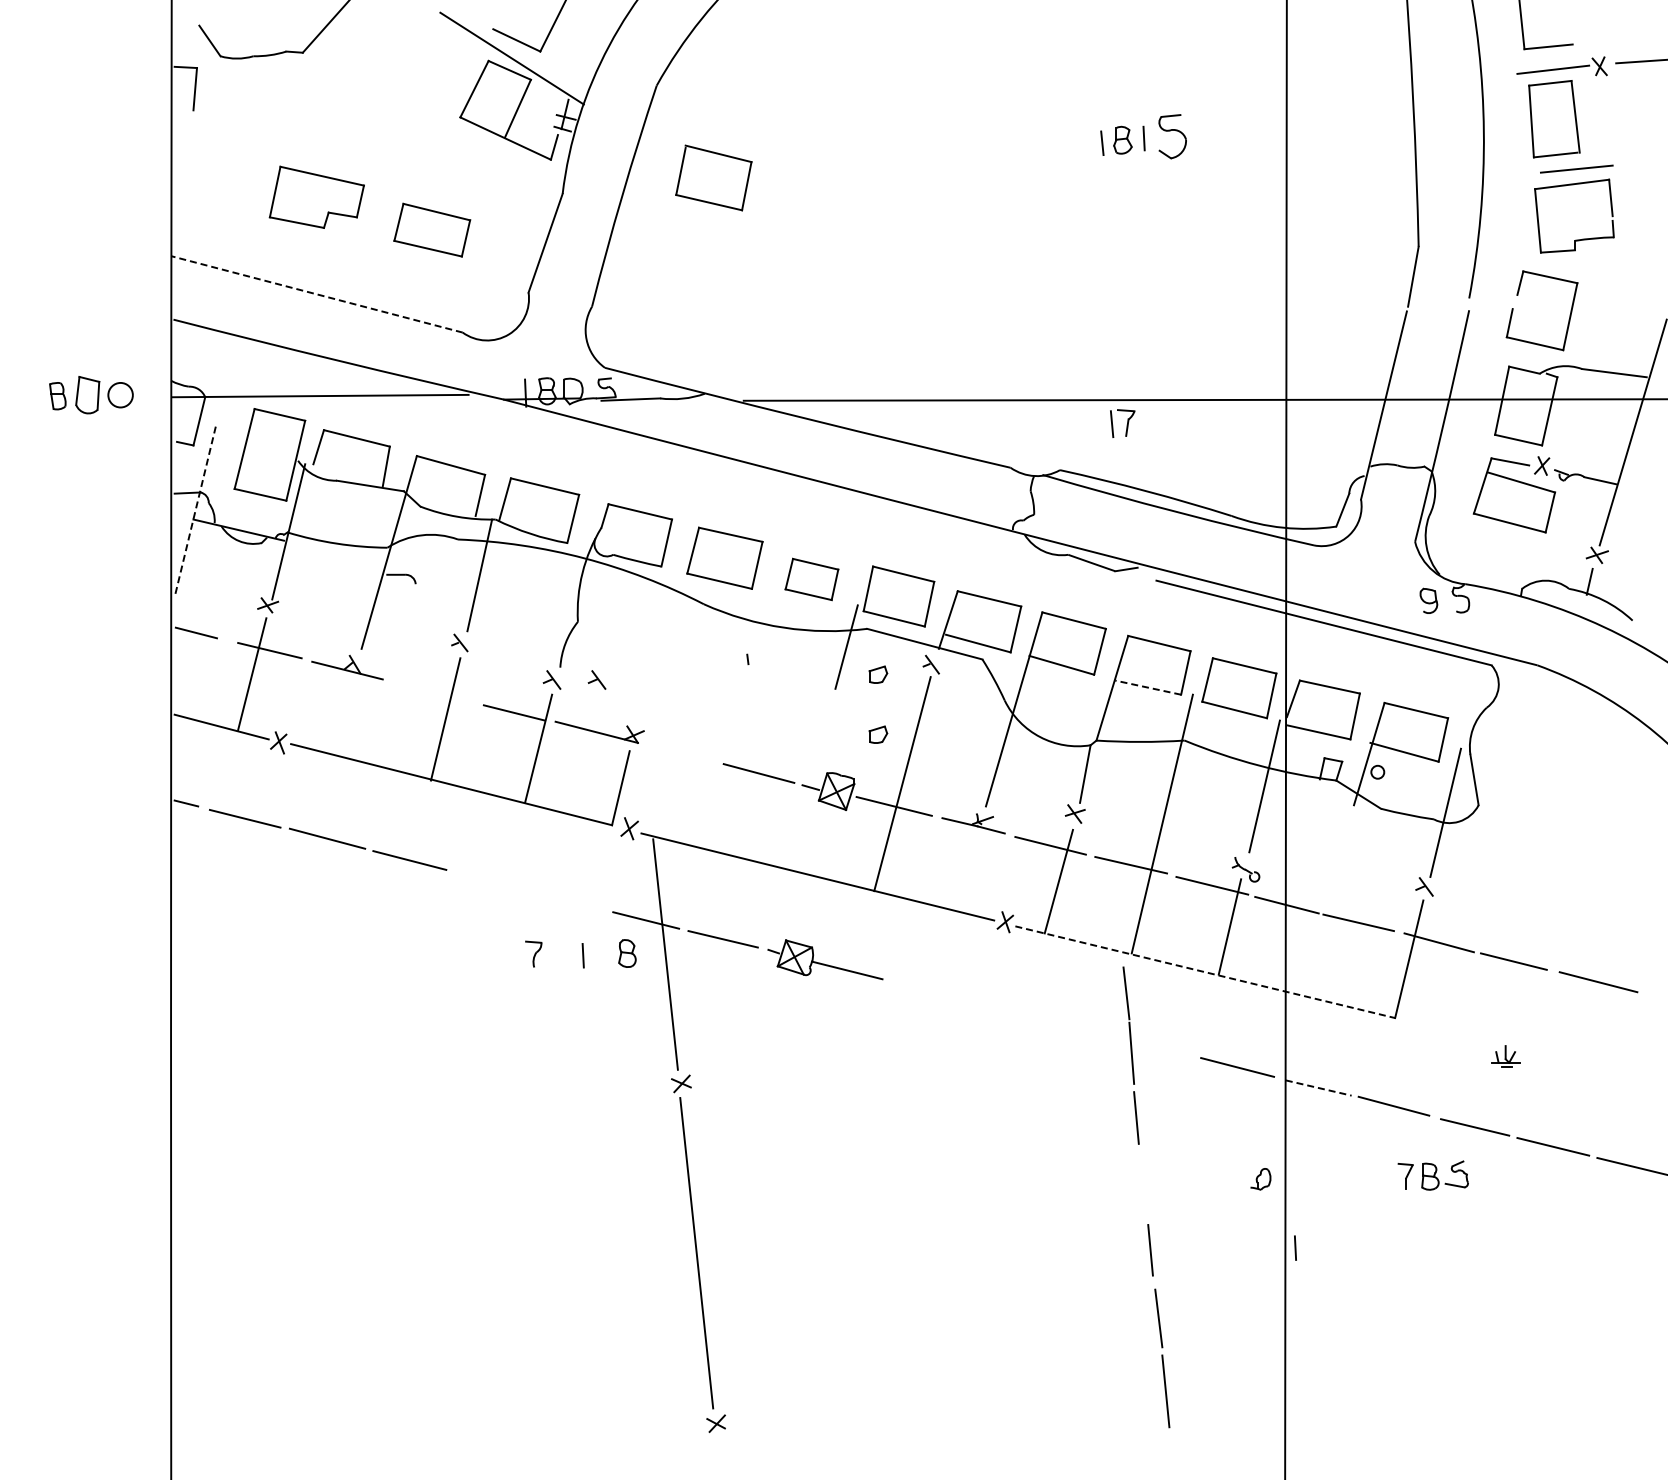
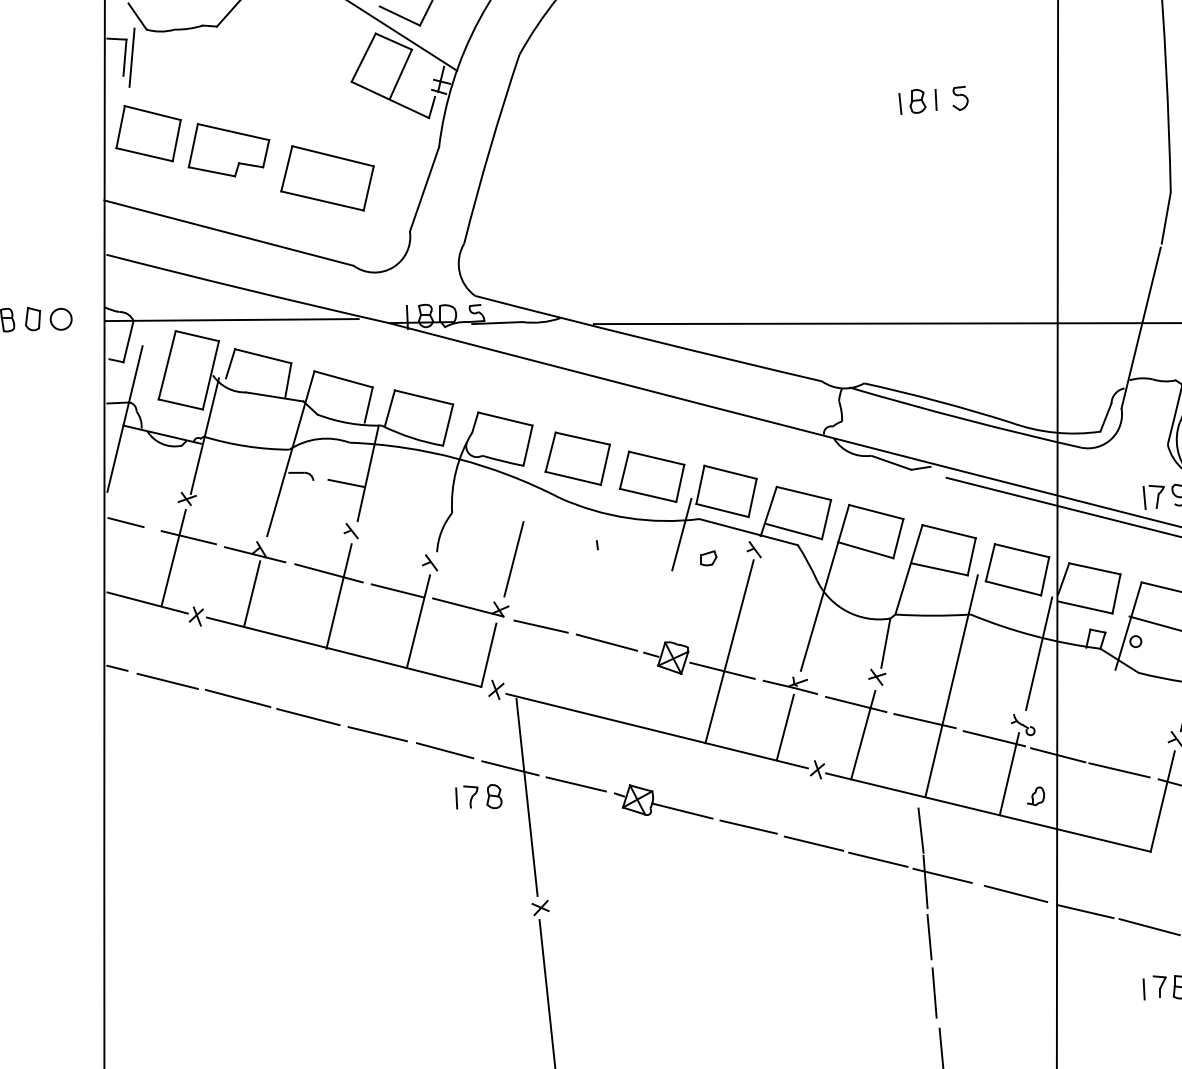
line: (203, 89) -> (132, 58), added
part: (1172, 136) -> (960, 98), size x0.62
part: (713, 177) -> (148, 133), moved
part: (432, 229) -> (327, 177), size x1.43
line: (316, 294) -> (228, 233), dashed -> solid
part: (87, 394) -> (32, 318), size x0.71
part: (1122, 423) -> (1153, 497), moved
line: (195, 511) -> (125, 418), dashed -> solid
part: (811, 579) -> (651, 476), size x1.43
line: (453, 587) -> (345, 483), added
line: (650, 675) -> (514, 558), added
part: (596, 679) -> (468, 562), removed
line: (1148, 687) -> (939, 569), dashed -> solid
line: (433, 691) -> (328, 572), added
line: (343, 716) -> (251, 593), added
part: (878, 734) -> (709, 609), removed
line: (681, 754) -> (540, 626), added
line: (967, 872) -> (785, 727), added
line: (490, 880) -> (377, 734), added
line: (569, 899) -> (444, 750), added
part: (533, 953) -> (470, 796), moved
line: (1205, 972) -> (988, 812), dashed -> solid
line: (924, 988) -> (748, 826), added
line: (1001, 1008) -> (814, 843), added
line: (1076, 1027) -> (878, 859), added
line: (1151, 1046) -> (942, 876), added
line: (1318, 1088) -> (1085, 911), dashed -> solid
part: (1260, 1179) -> (1035, 796), moved
line: (1141, 1183) -> (933, 993), added
line: (1295, 1247) -> (1144, 988), moved

